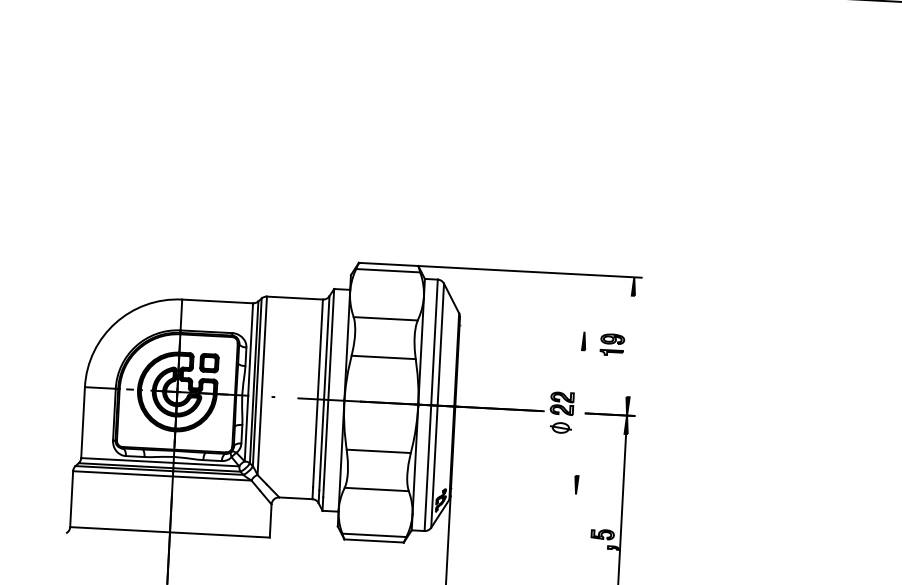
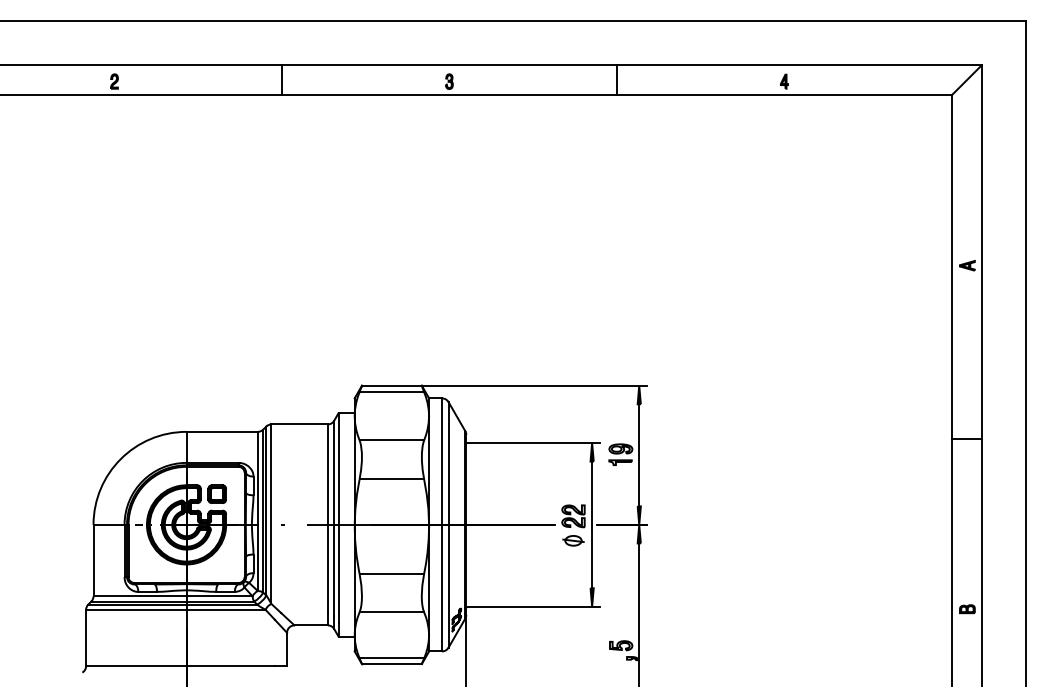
line: (525, 329) -> (532, 443), added
line: (630, 346) -> (639, 455), added
line: (580, 412) -> (592, 524), added
line: (516, 491) -> (532, 606), added

